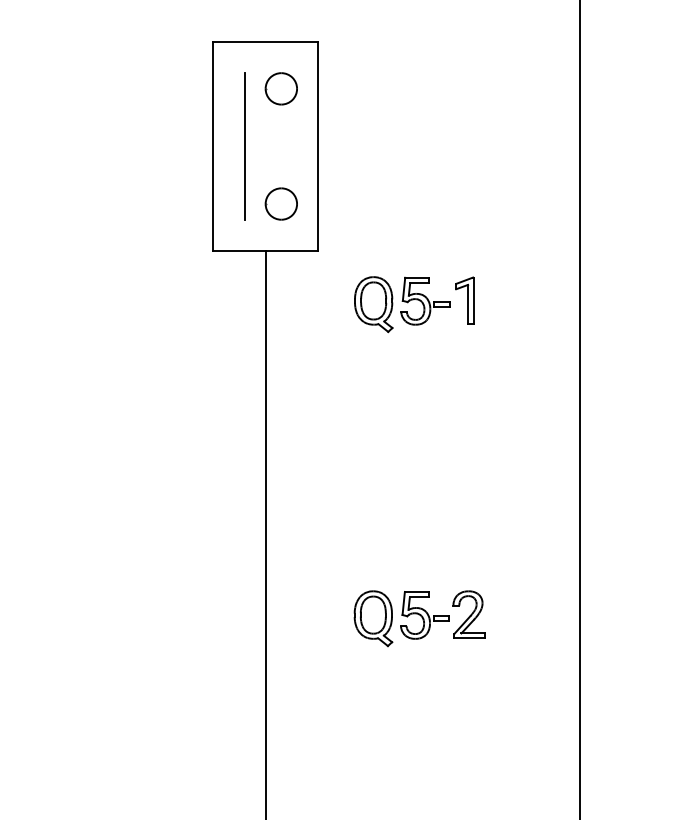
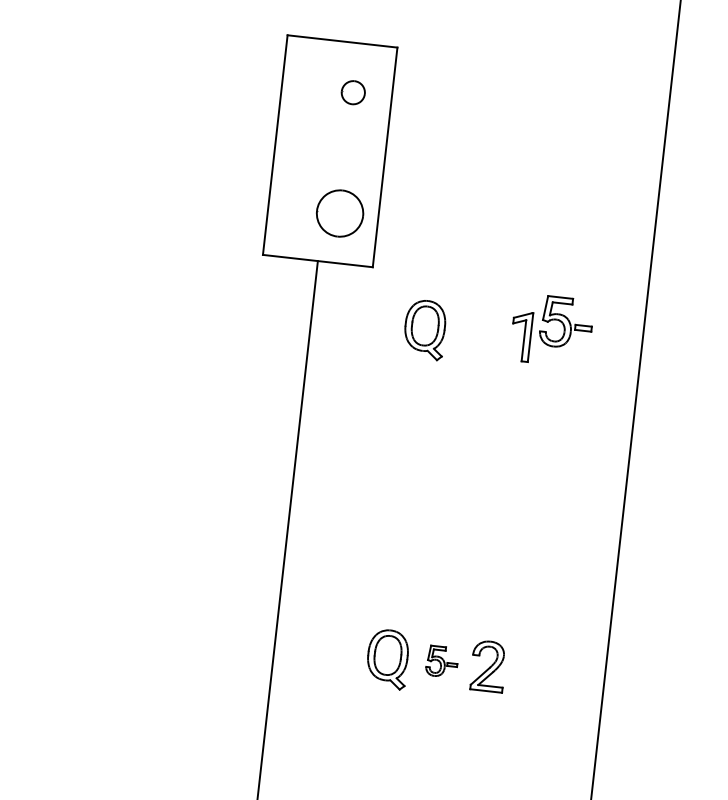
part: (280, 88) -> (352, 92), size x0.7
line: (244, 146) -> (308, 148), removed
part: (280, 203) -> (339, 212), size x1.4
part: (425, 300) -> (566, 322), moved
part: (424, 615) -> (441, 661), size x0.6

